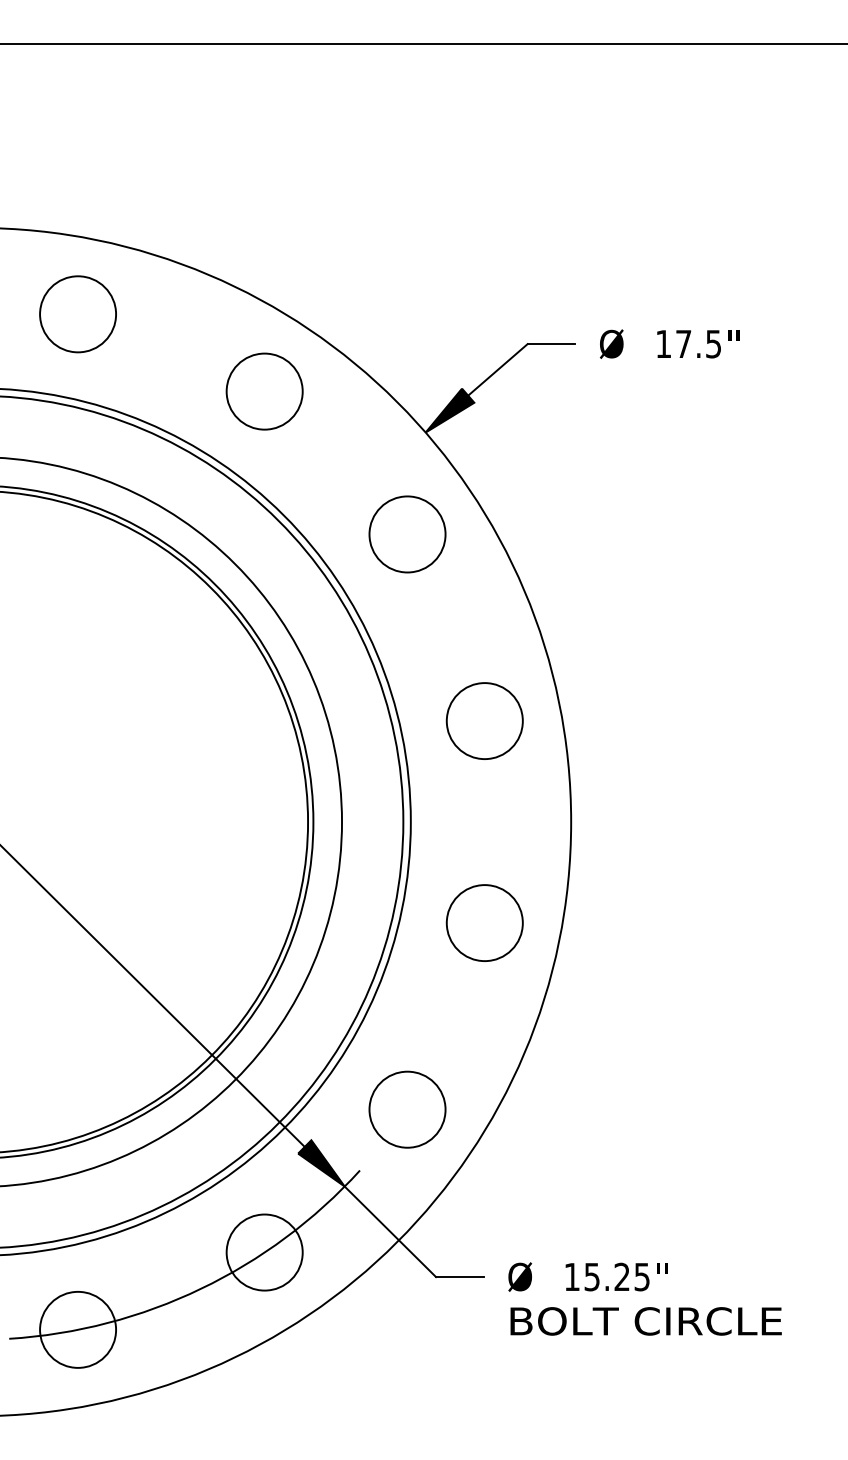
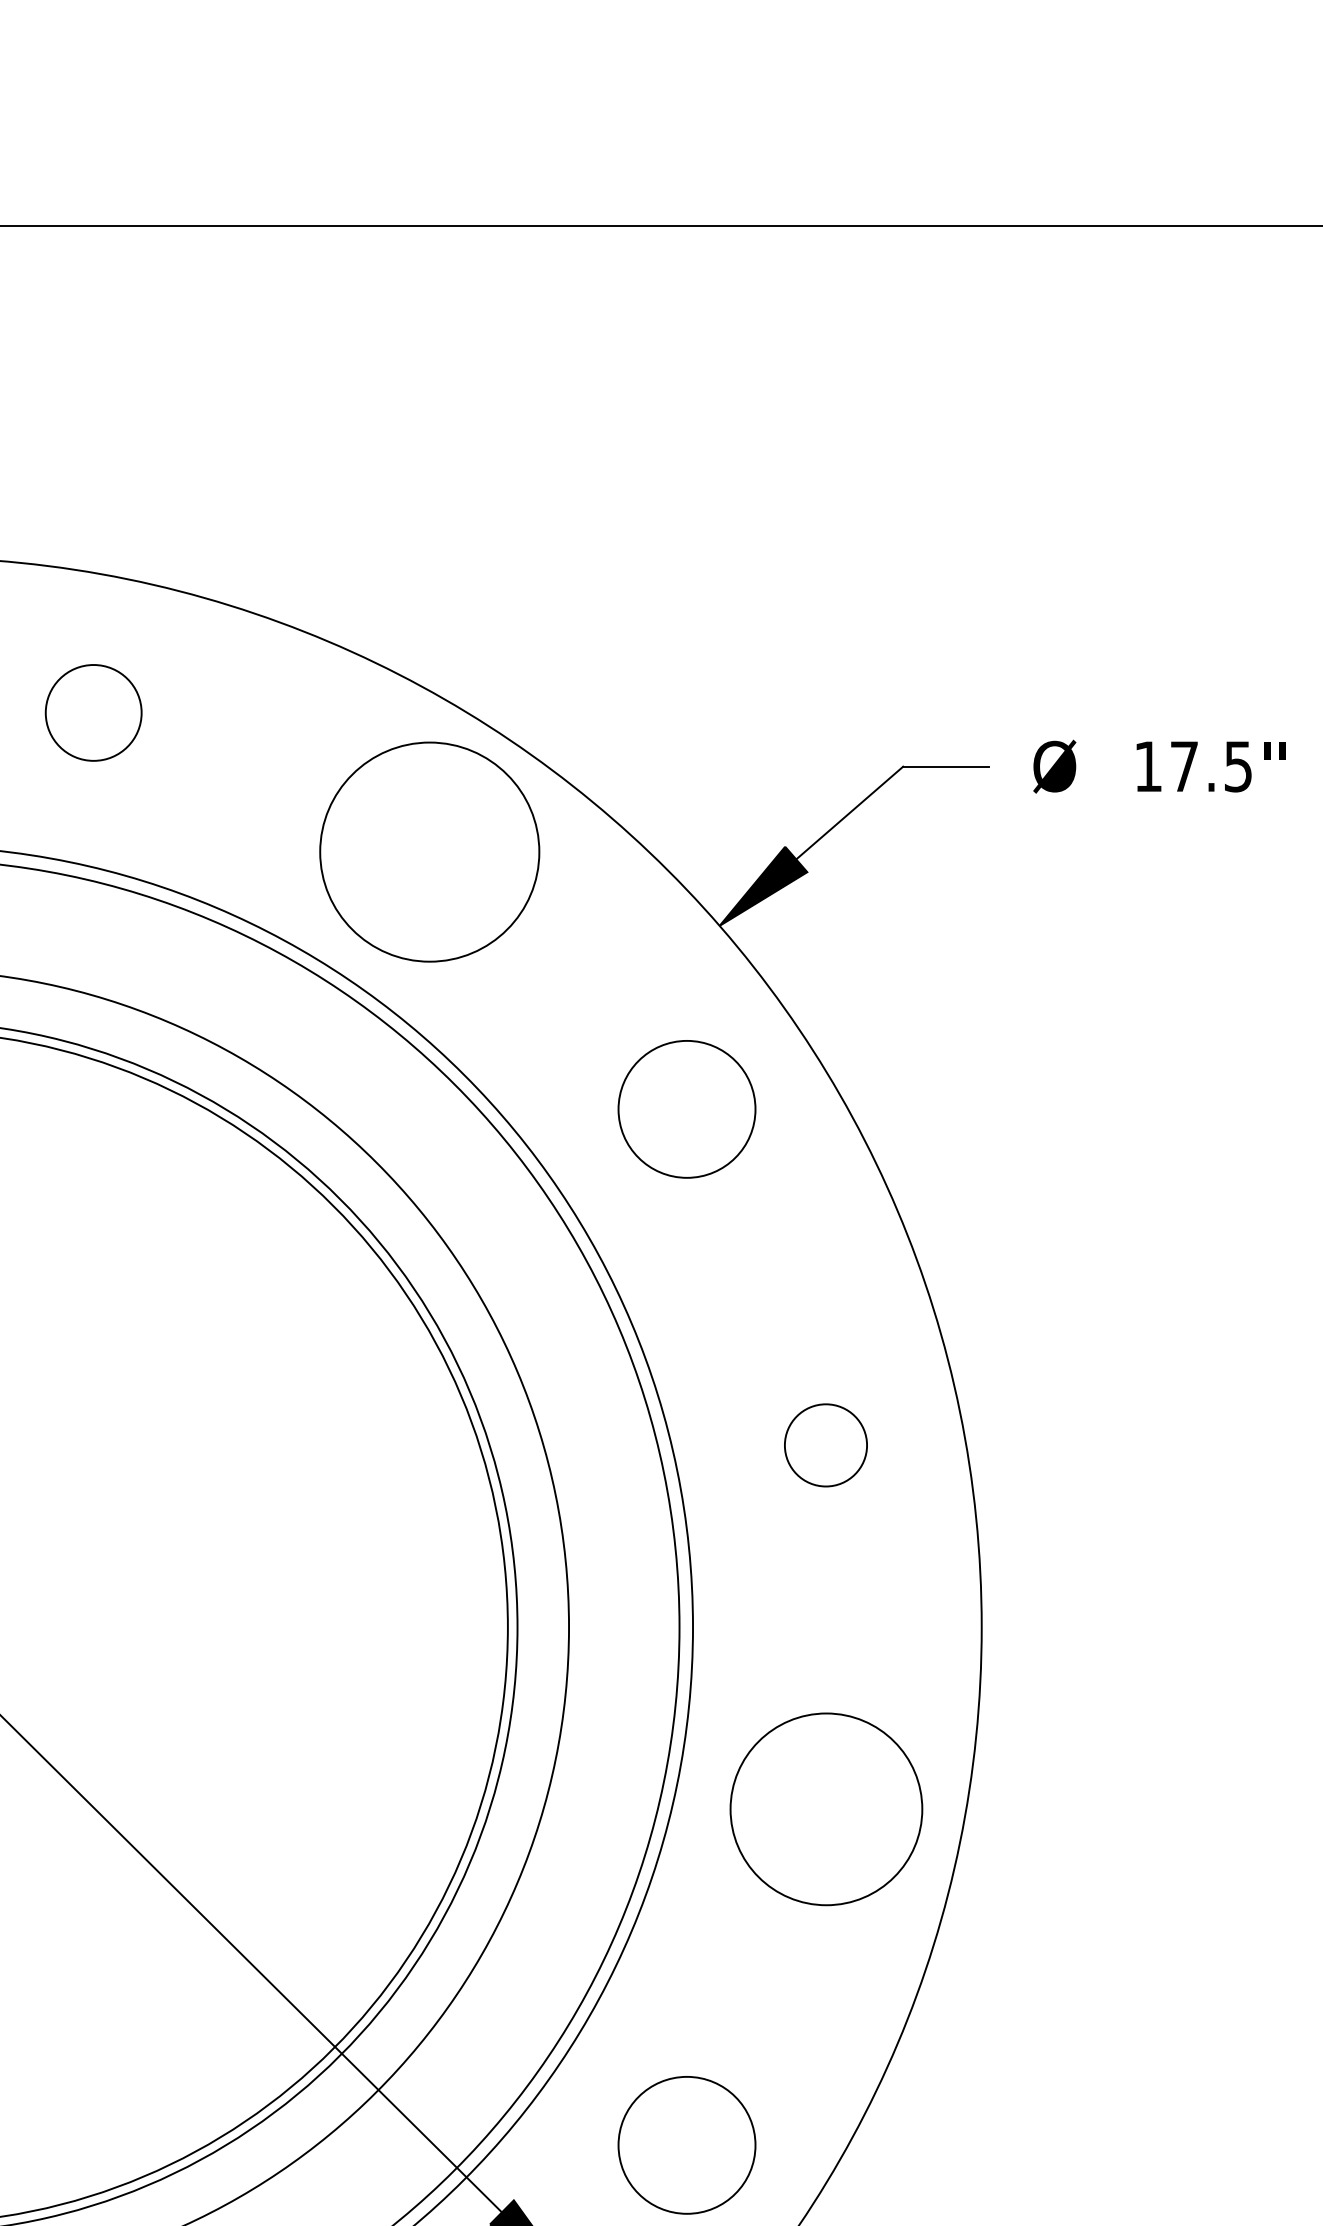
circle: (78, 314) -> (94, 713), size x0.7
circle: (264, 391) -> (429, 851), size x1.6
circle: (484, 720) -> (825, 1444), size x0.6
circle: (484, 922) -> (825, 1808), size x1.4

